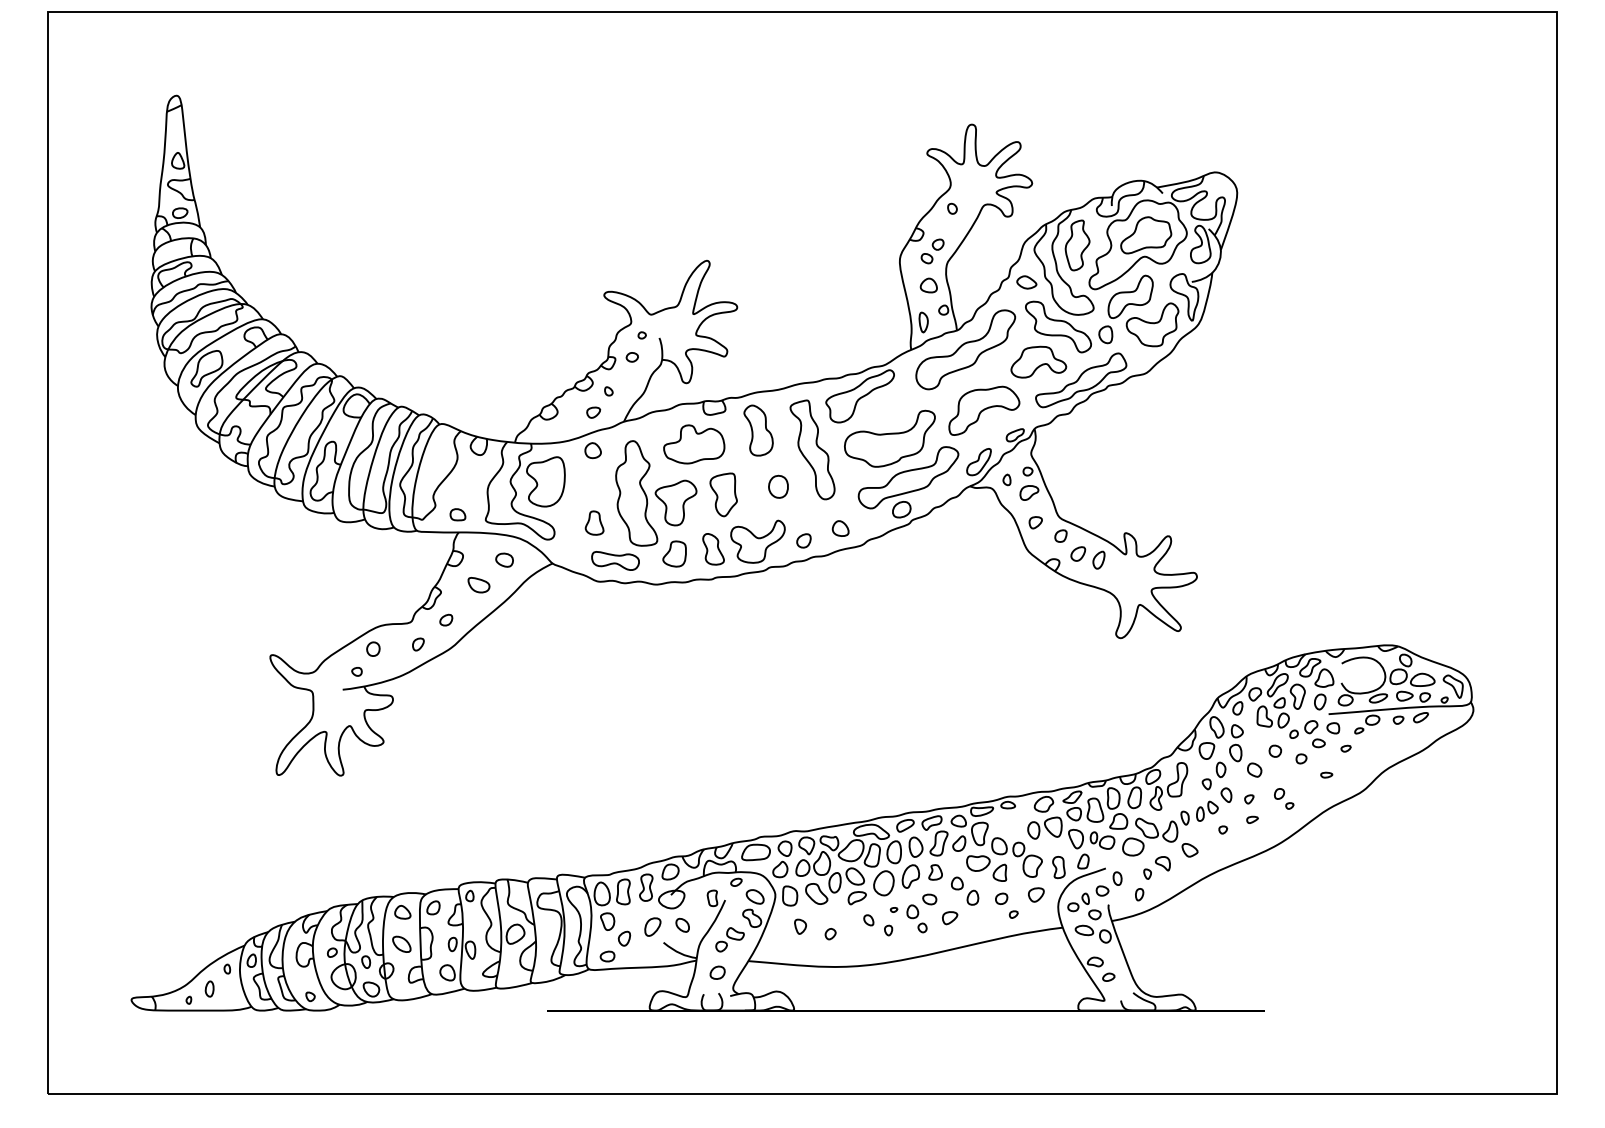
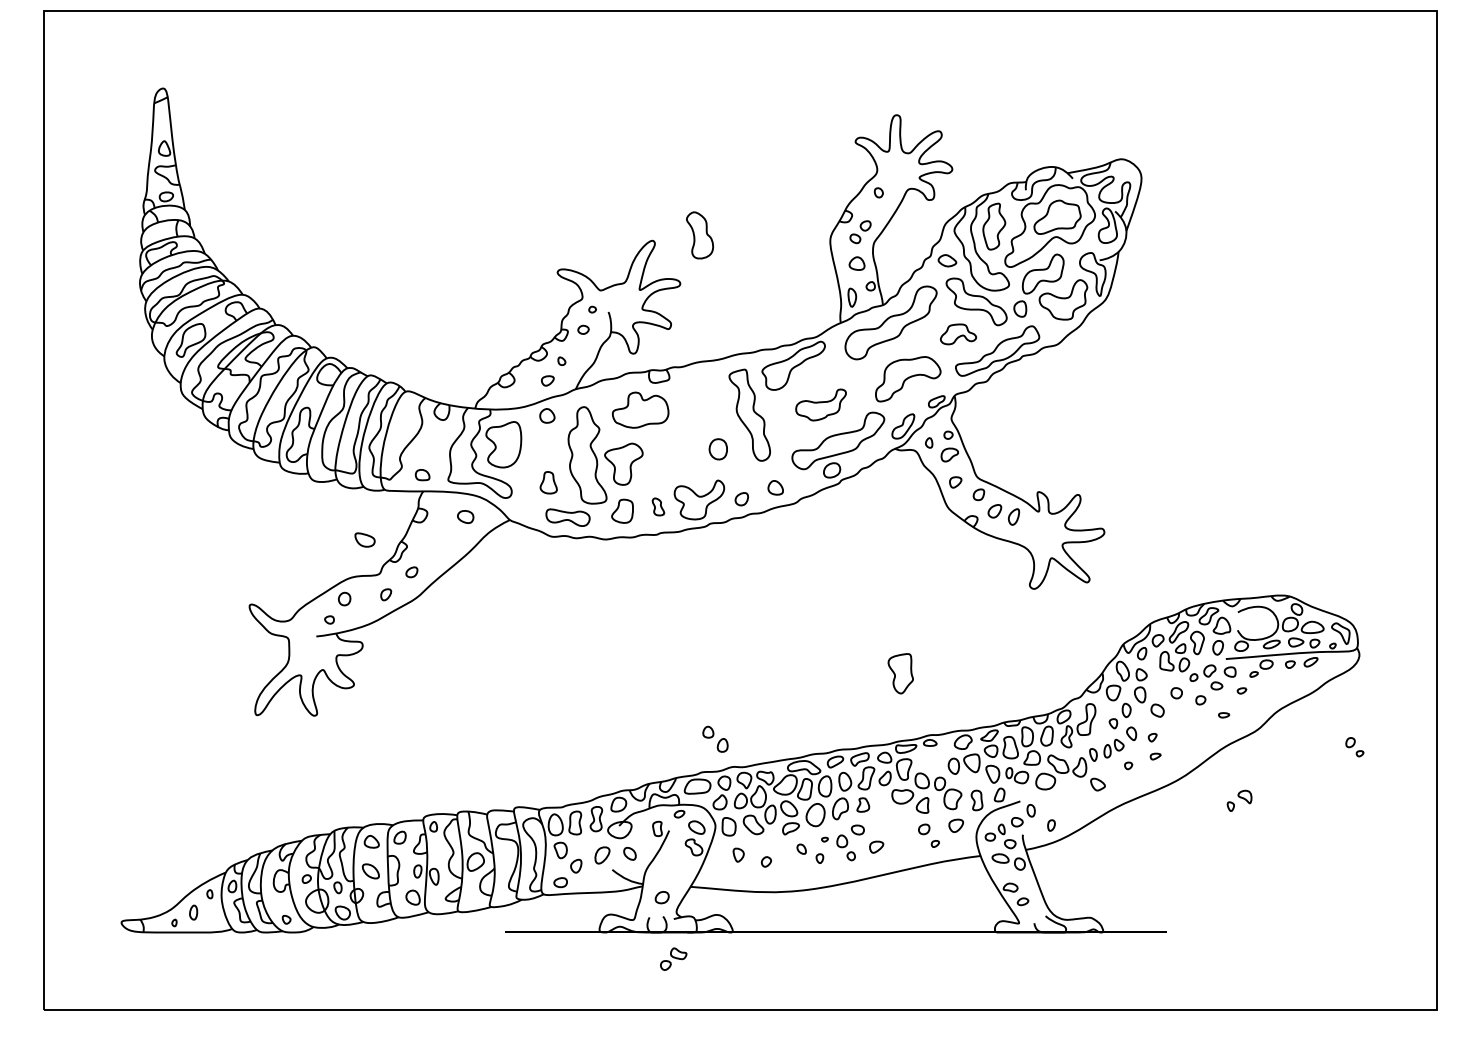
part: (1038, 362) -> (958, 334), size x0.7
part: (759, 430) -> (700, 235), moved
part: (889, 438) -> (820, 404), size x0.6
part: (723, 494) -> (900, 673), moved
part: (713, 548) -> (658, 506), size x0.6
part: (478, 584) -> (364, 539), moved
part: (1283, 799) -> (1354, 747), moved
part: (1156, 867) -> (1239, 800), moved
part: (965, 890) -> (715, 738), moved
part: (729, 939) -> (673, 958), moved

